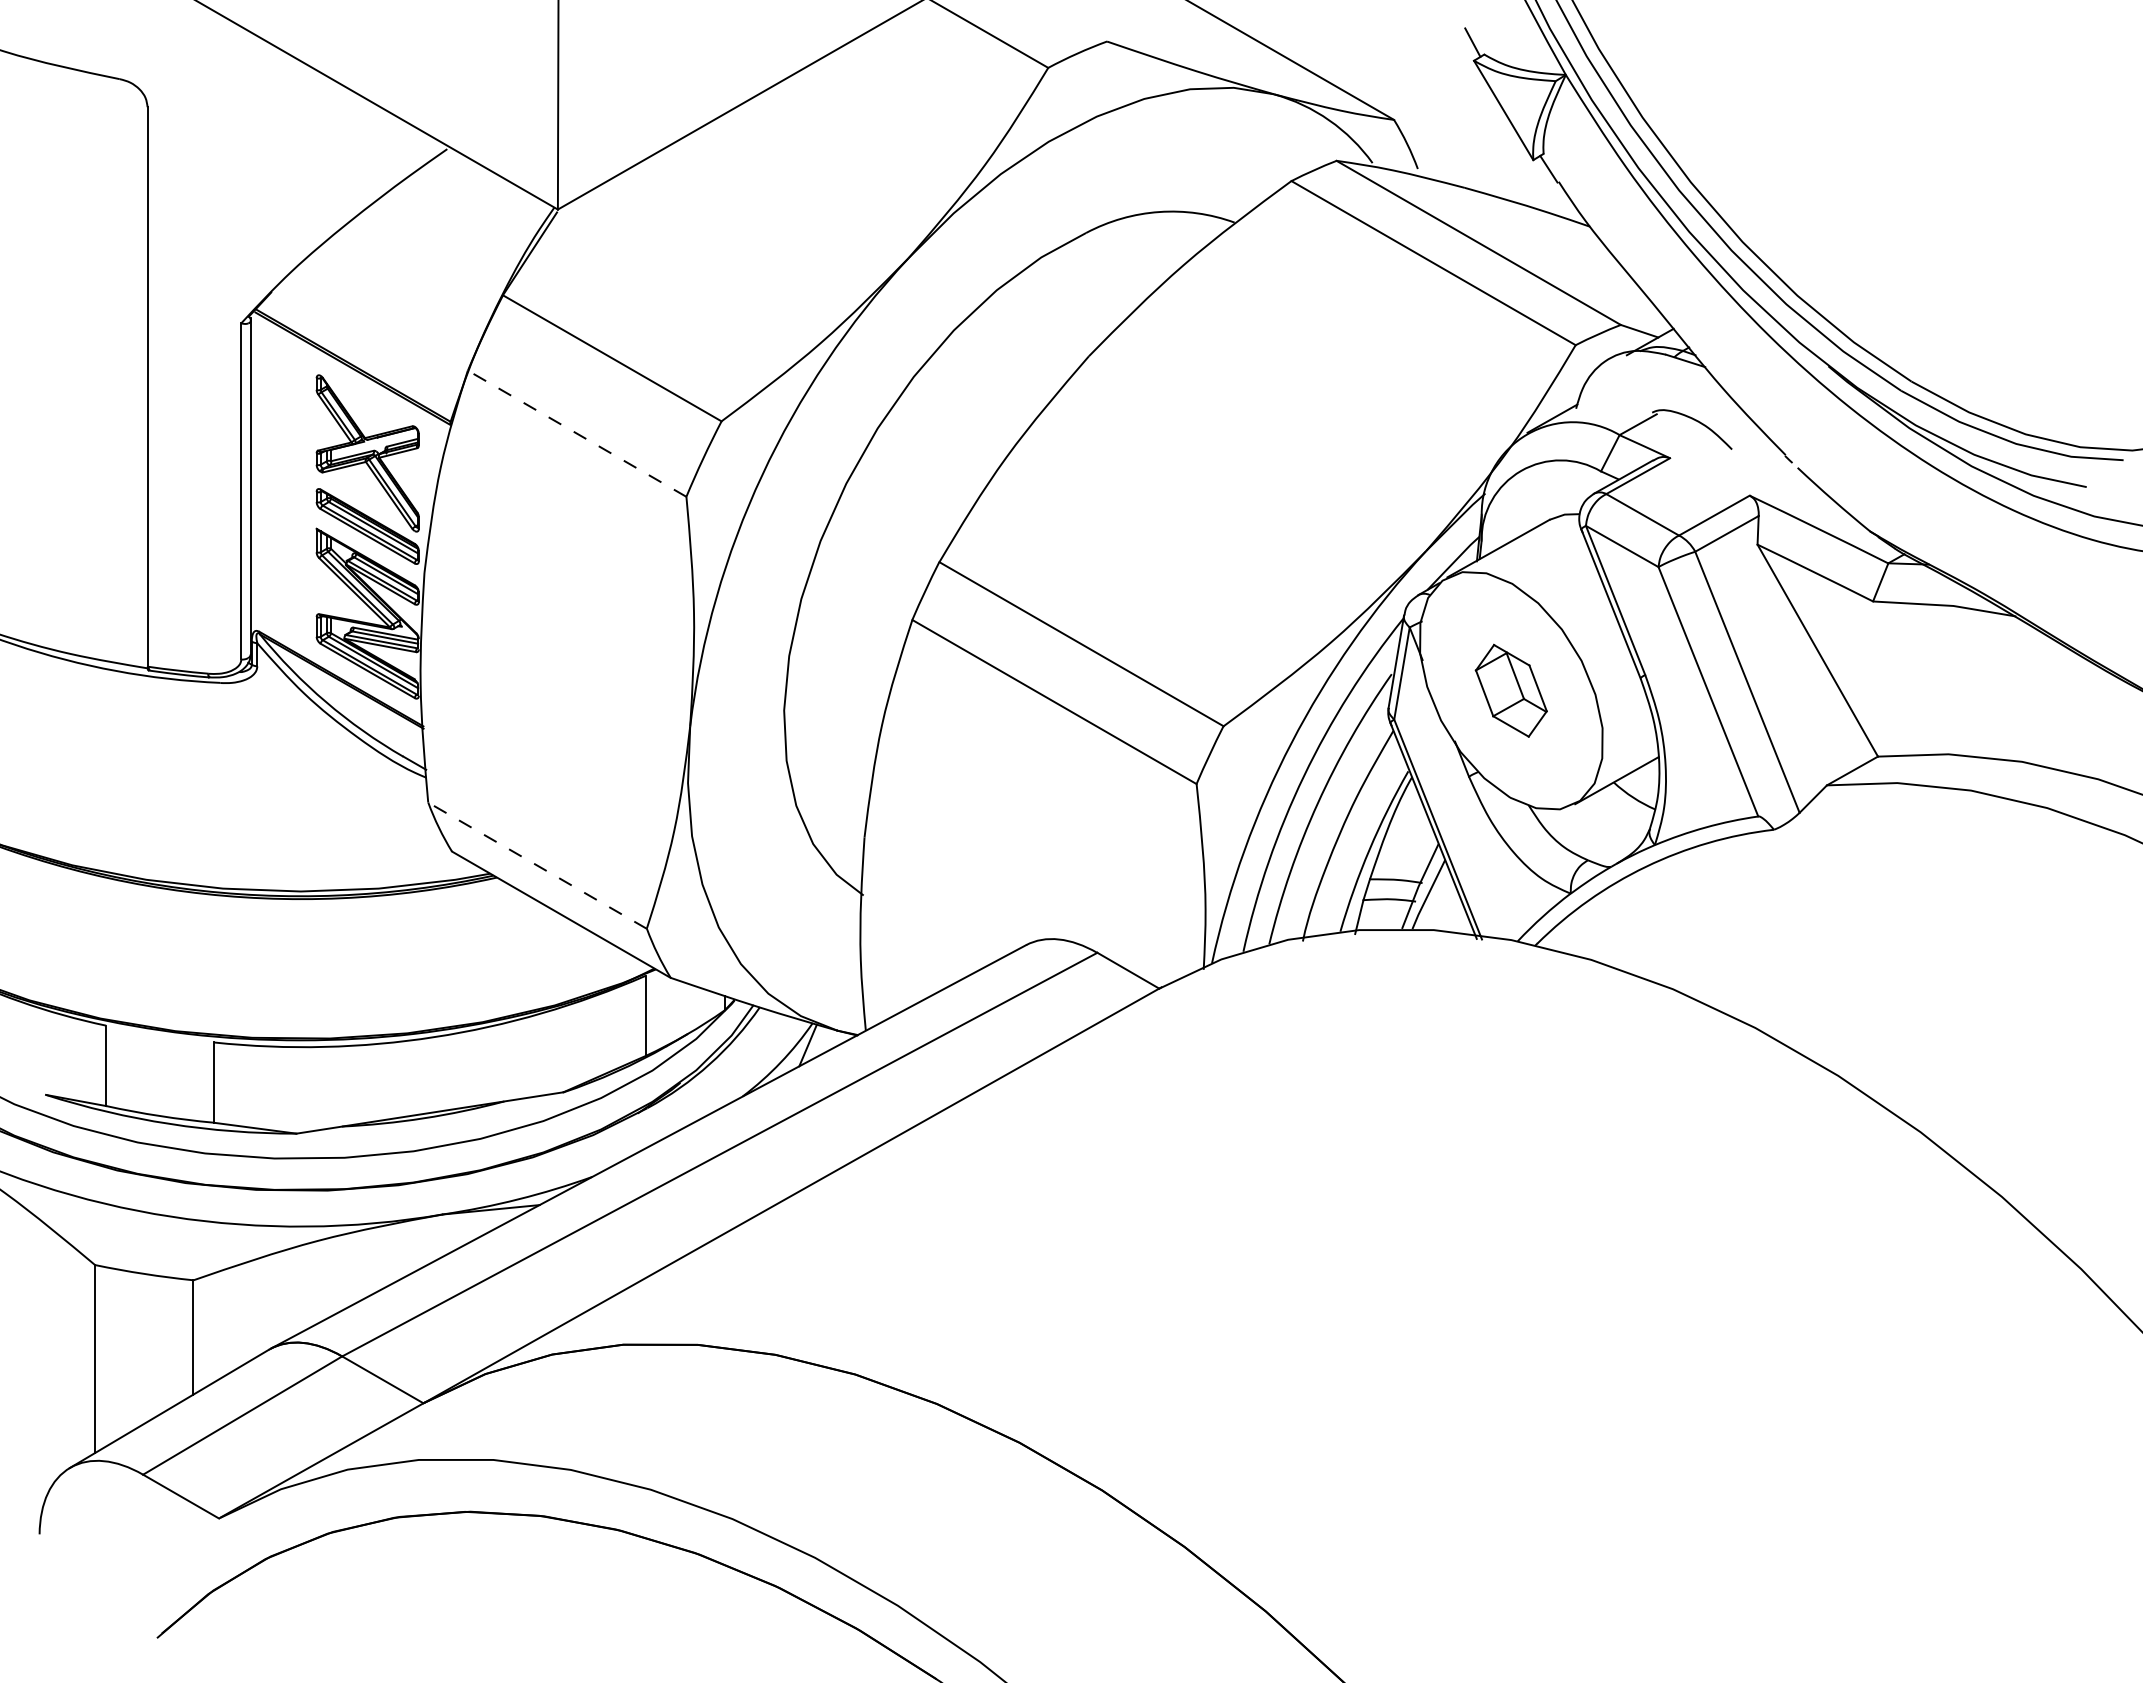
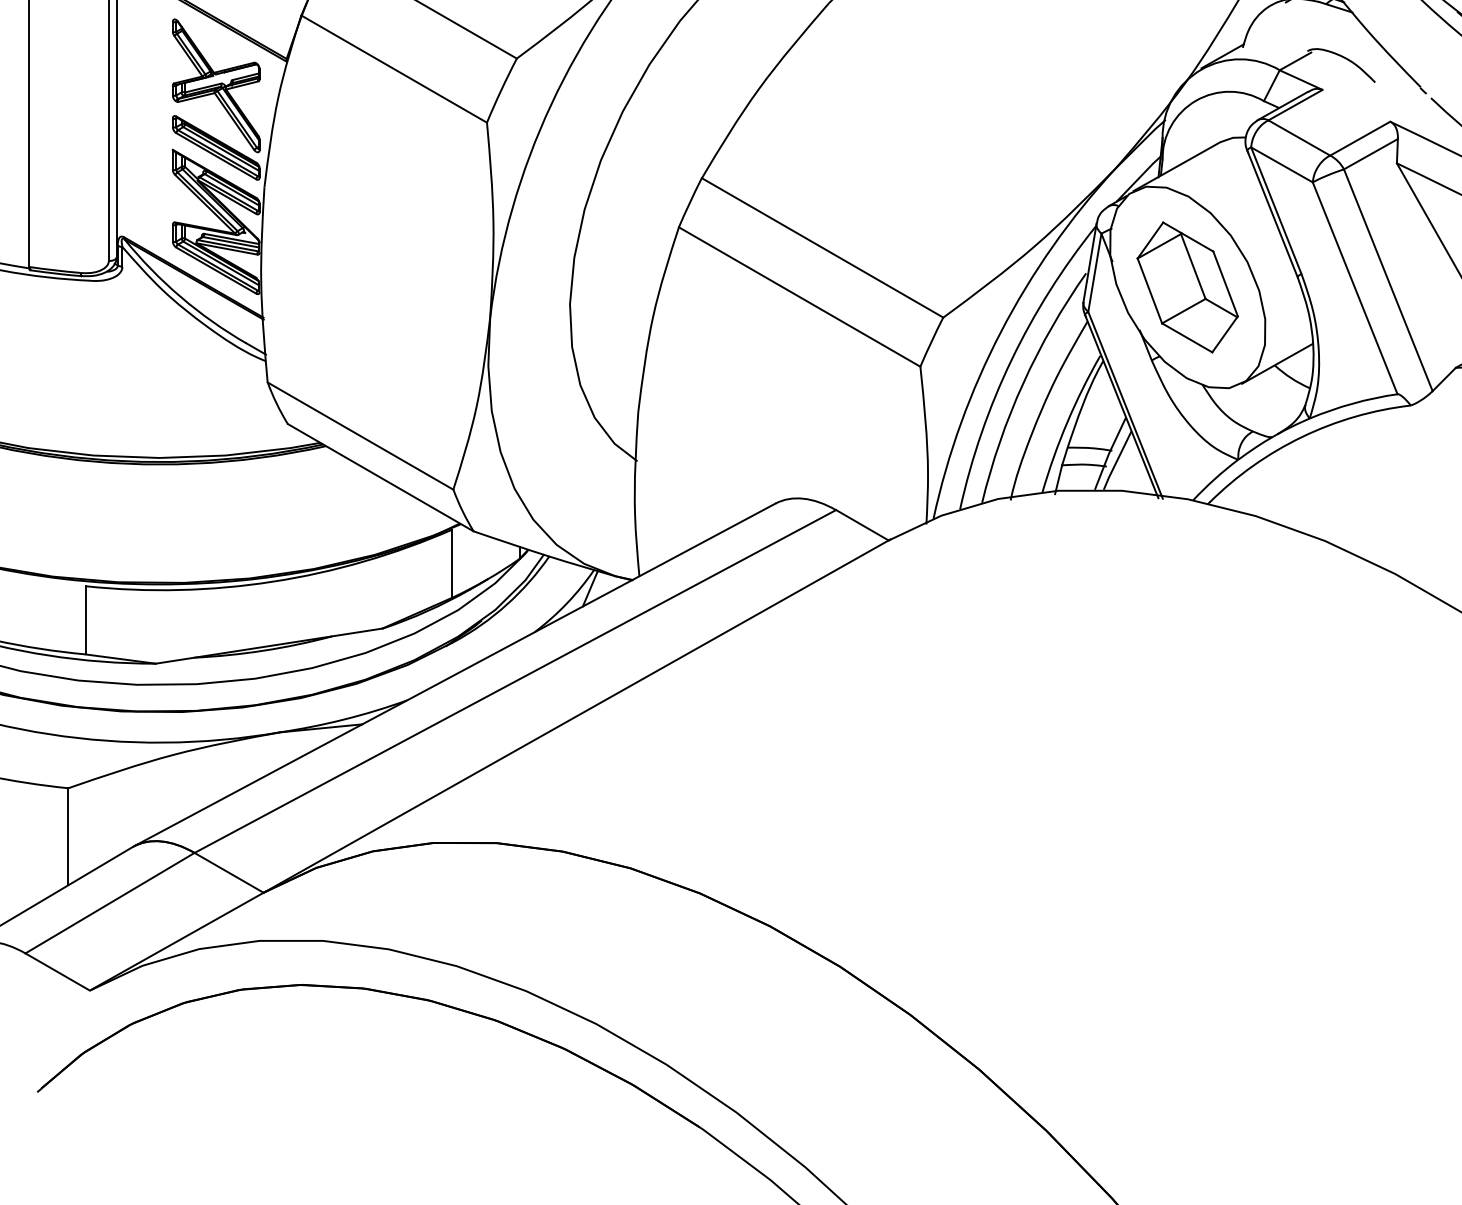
line: (576, 433) -> (393, 68), dashed -> solid
part: (1511, 690) -> (1187, 287), size x1.67
line: (537, 865) -> (360, 435), dashed -> solid

